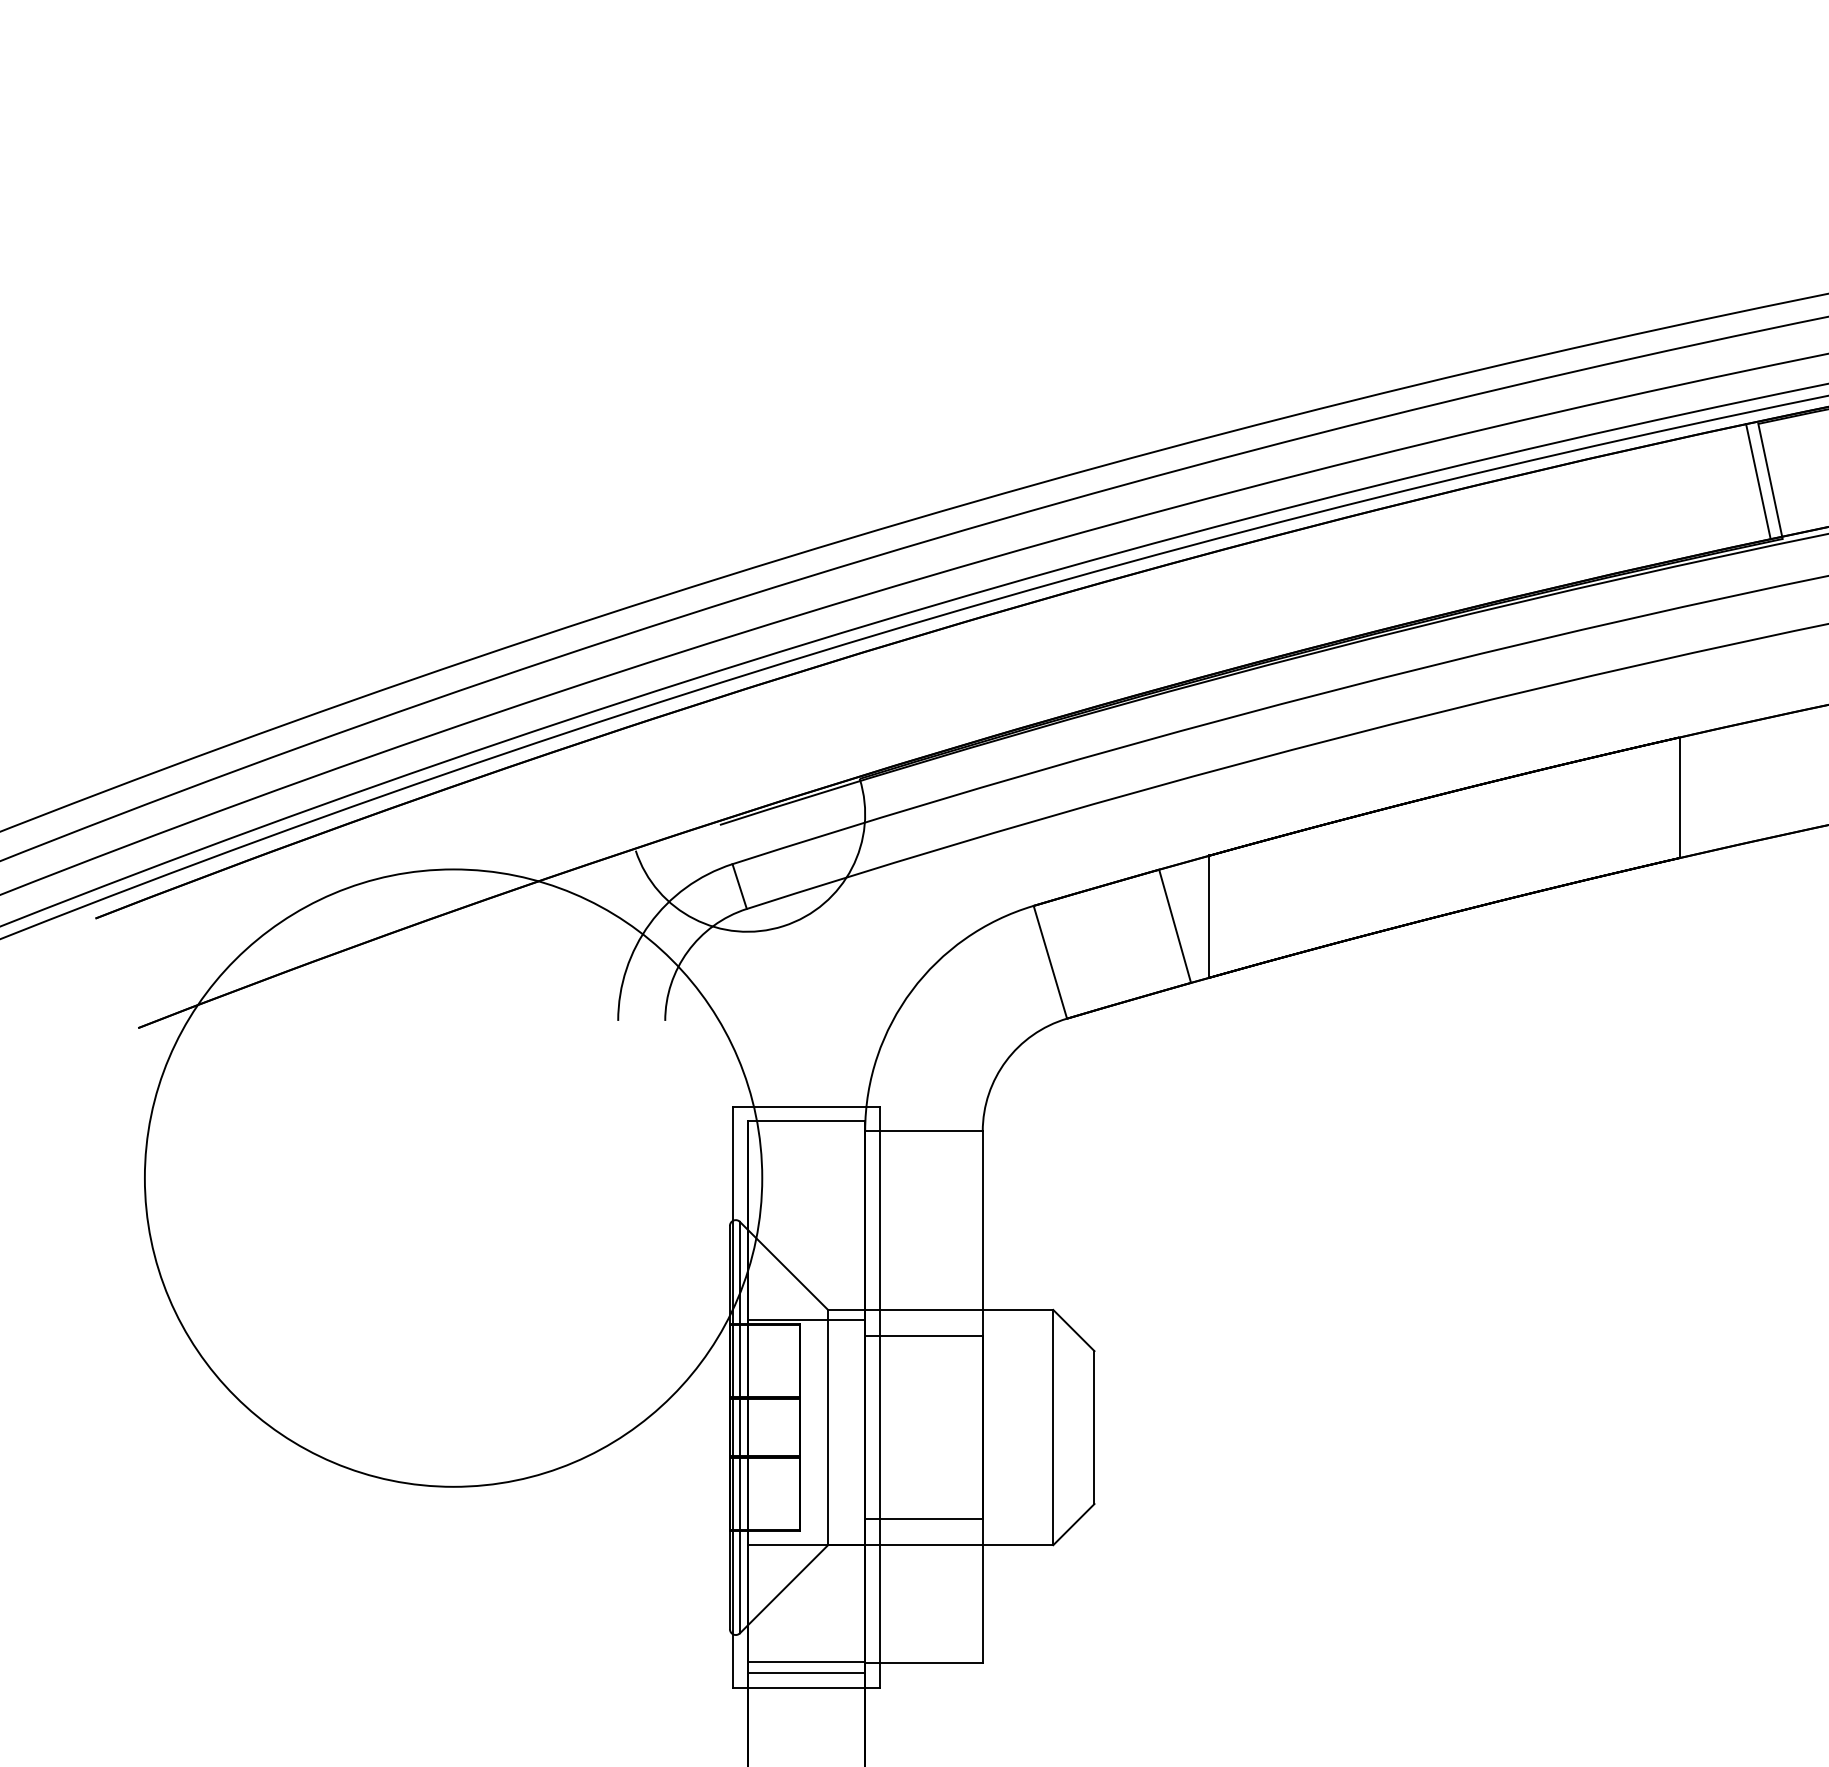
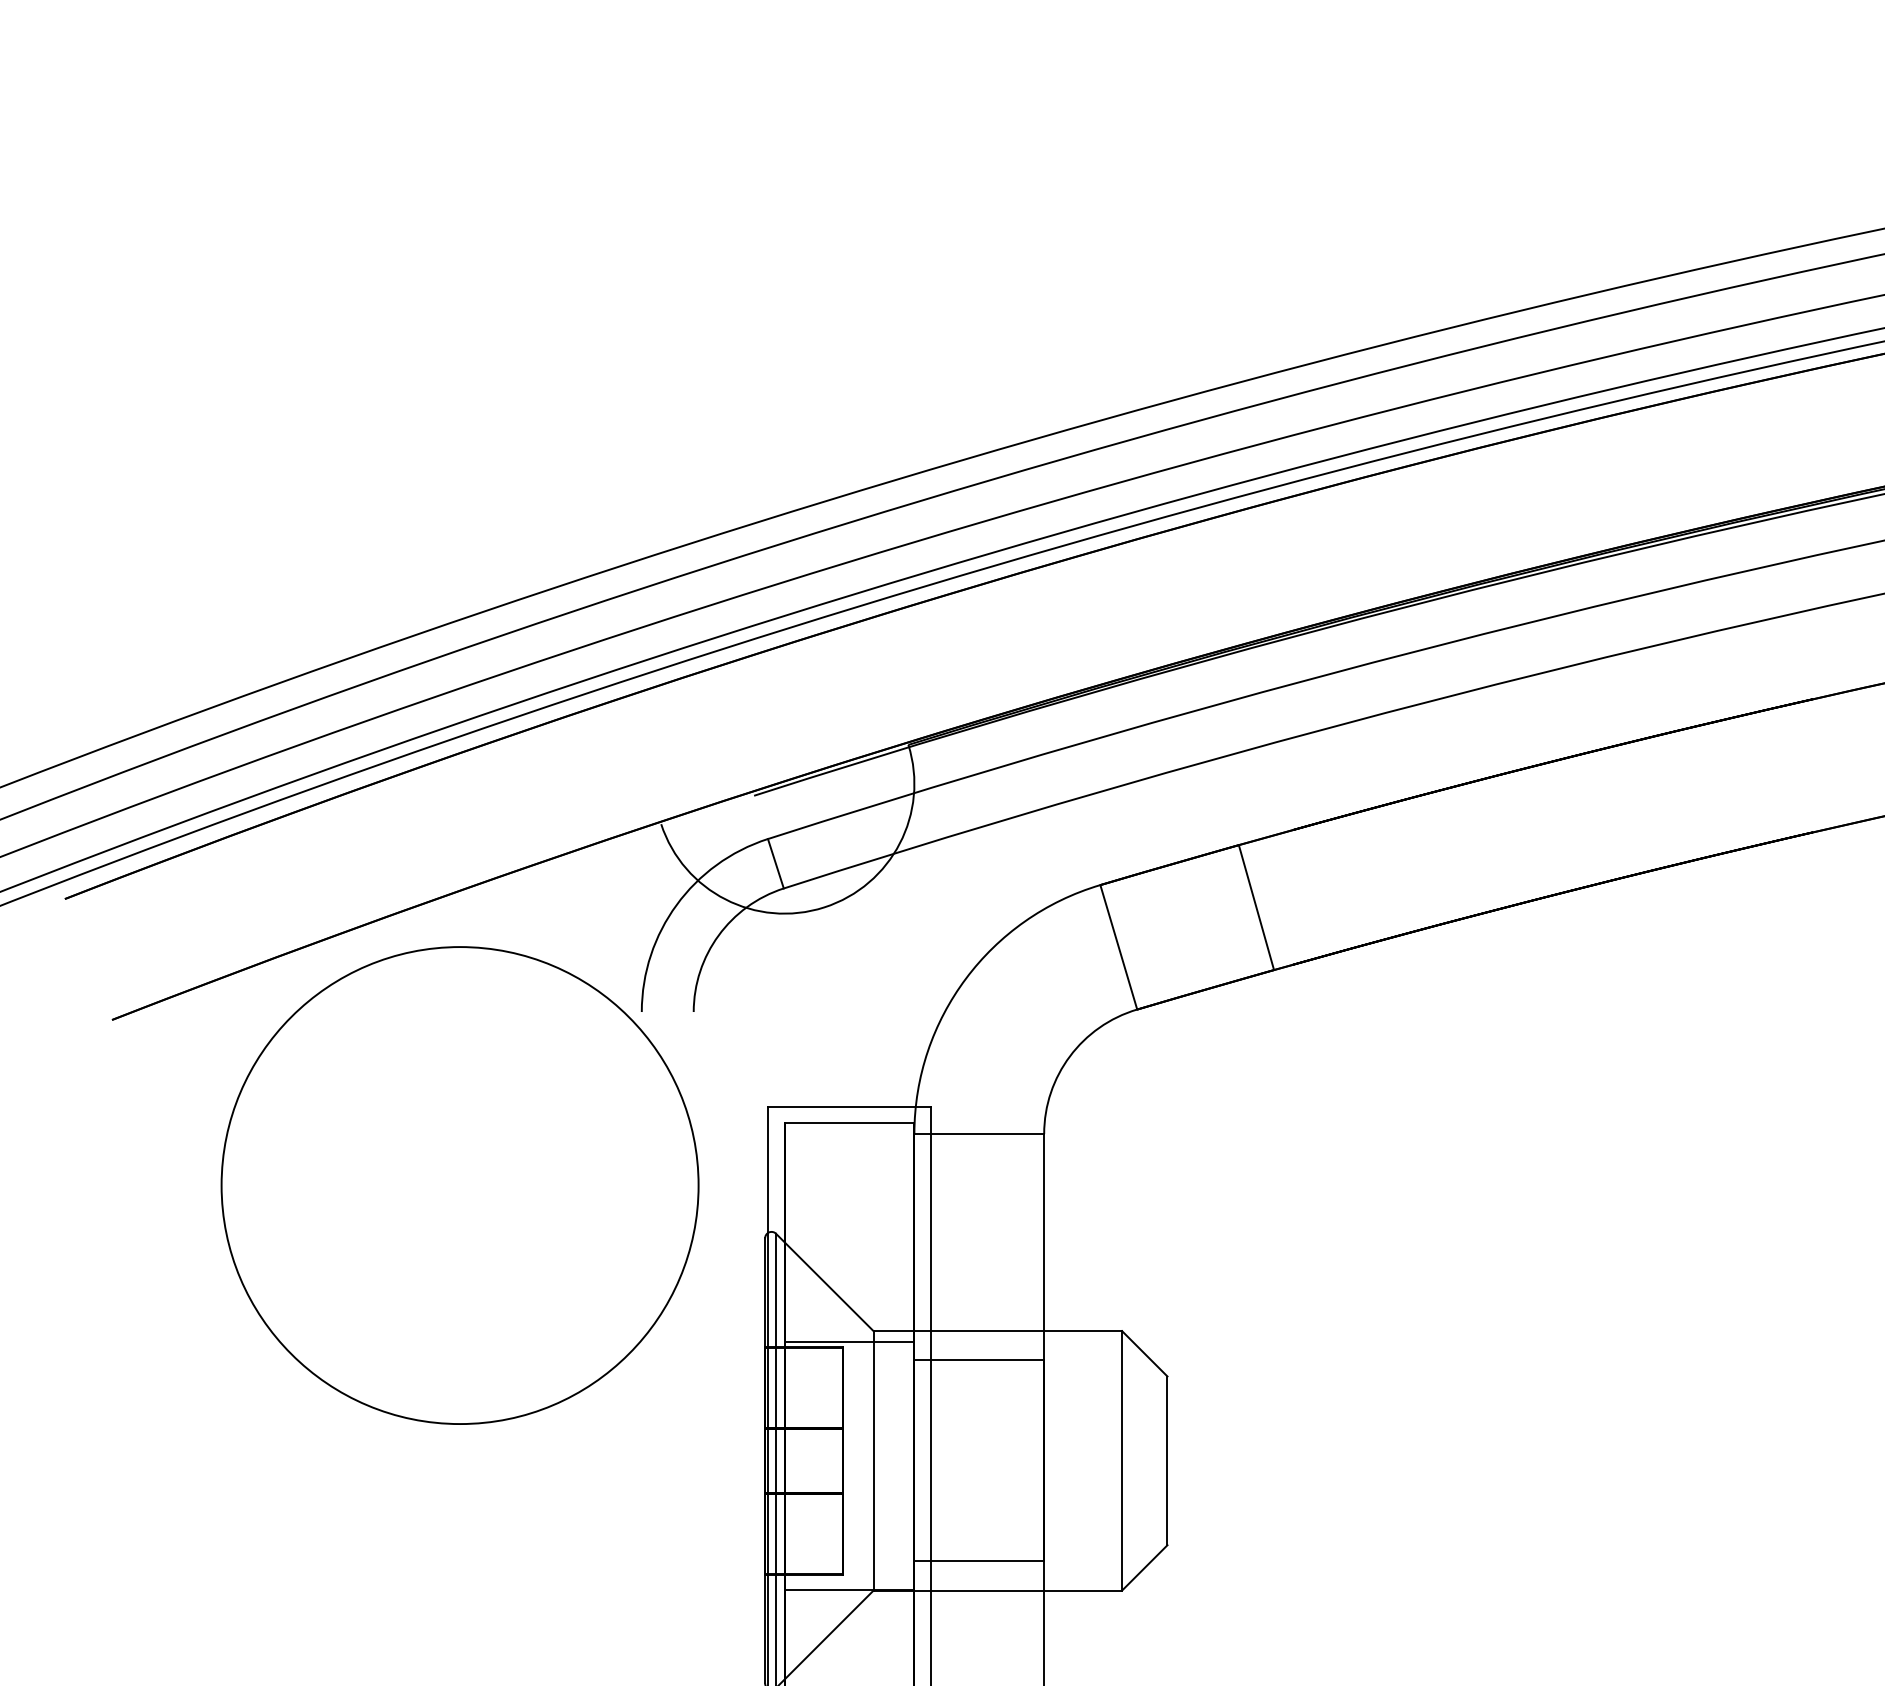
line: (1679, 797) -> (1813, 765), removed
line: (1209, 915) -> (1294, 895), removed
circle: (453, 1177) -> (460, 1184), size x0.7

